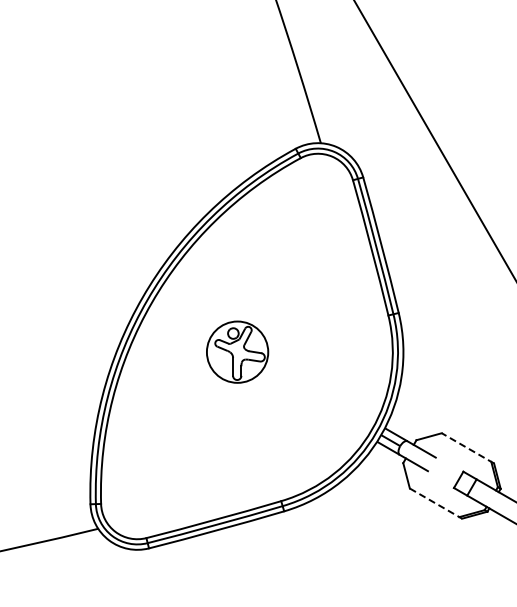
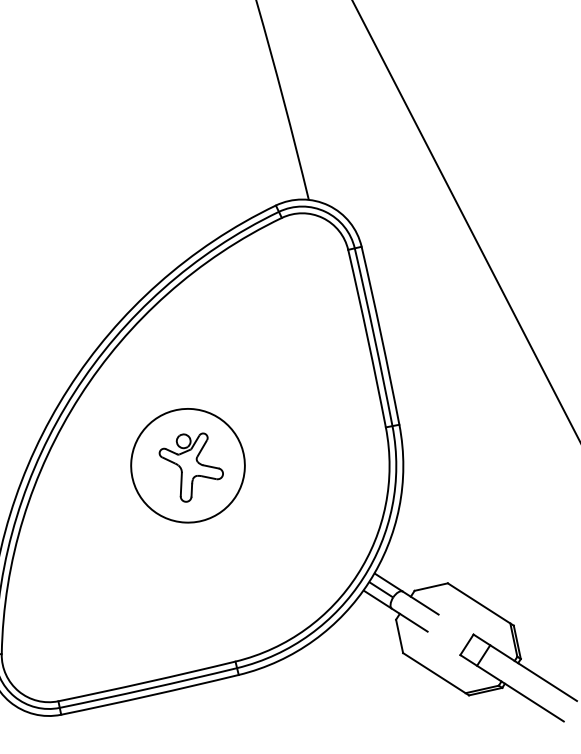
circle: (237, 352) -> (187, 466), size x1.43
line: (467, 448) -> (480, 604), dashed -> solid
line: (436, 503) -> (436, 674), dashed -> solid

